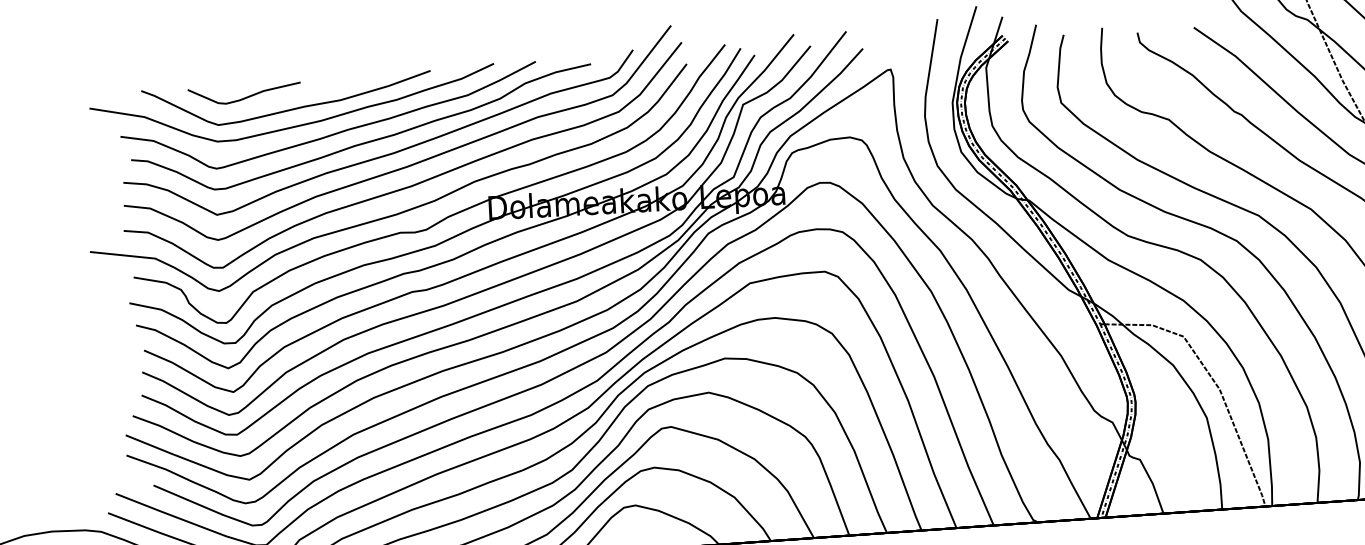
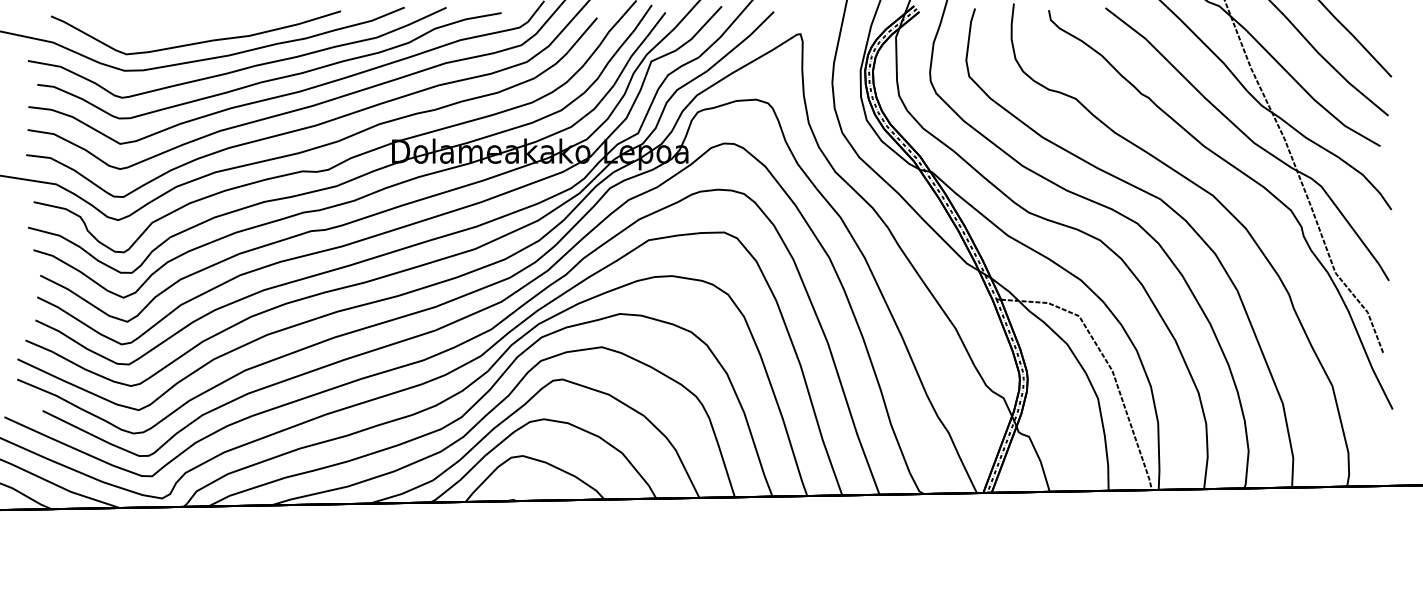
curve: (246, 96) -> (155, 27), removed

